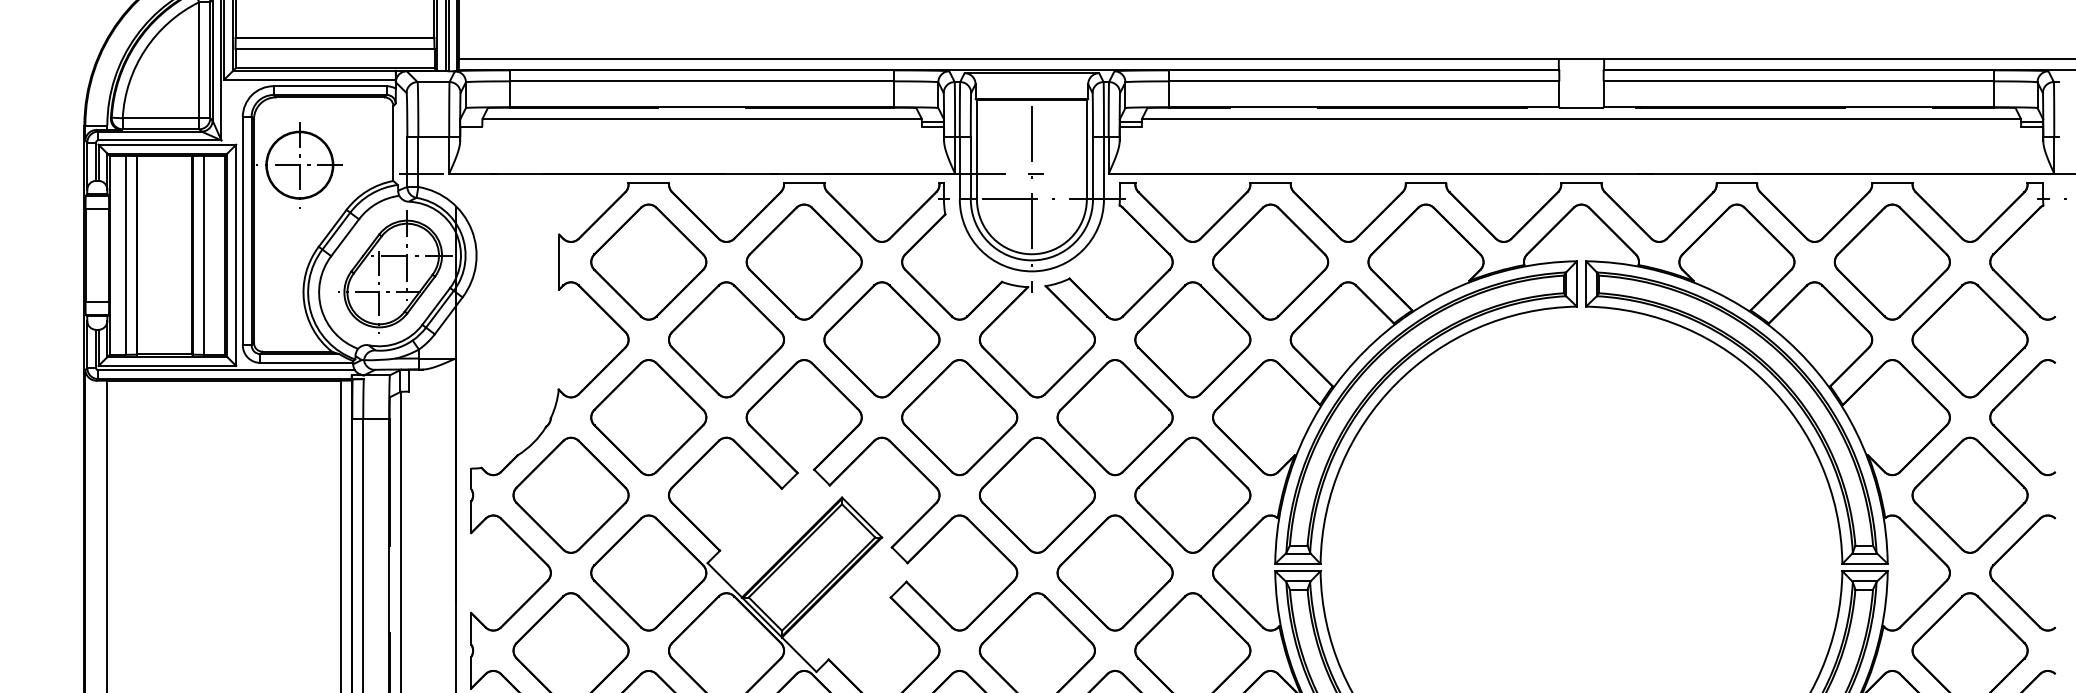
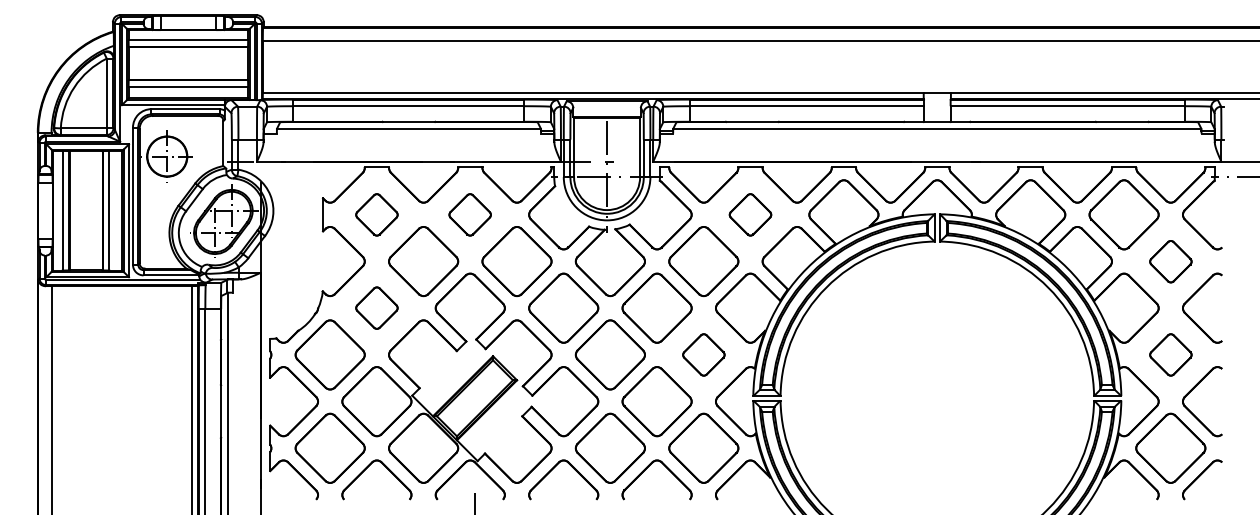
part: (648, 261) -> (376, 214), size x0.6
part: (802, 261) -> (469, 214), size x0.6
part: (1270, 261) -> (750, 214), size x0.6
part: (1969, 339) -> (1170, 261), size x0.6
part: (648, 416) -> (376, 307), size x0.6
part: (1192, 494) -> (703, 354), size x0.6
part: (1969, 494) -> (1170, 354), size x0.6

